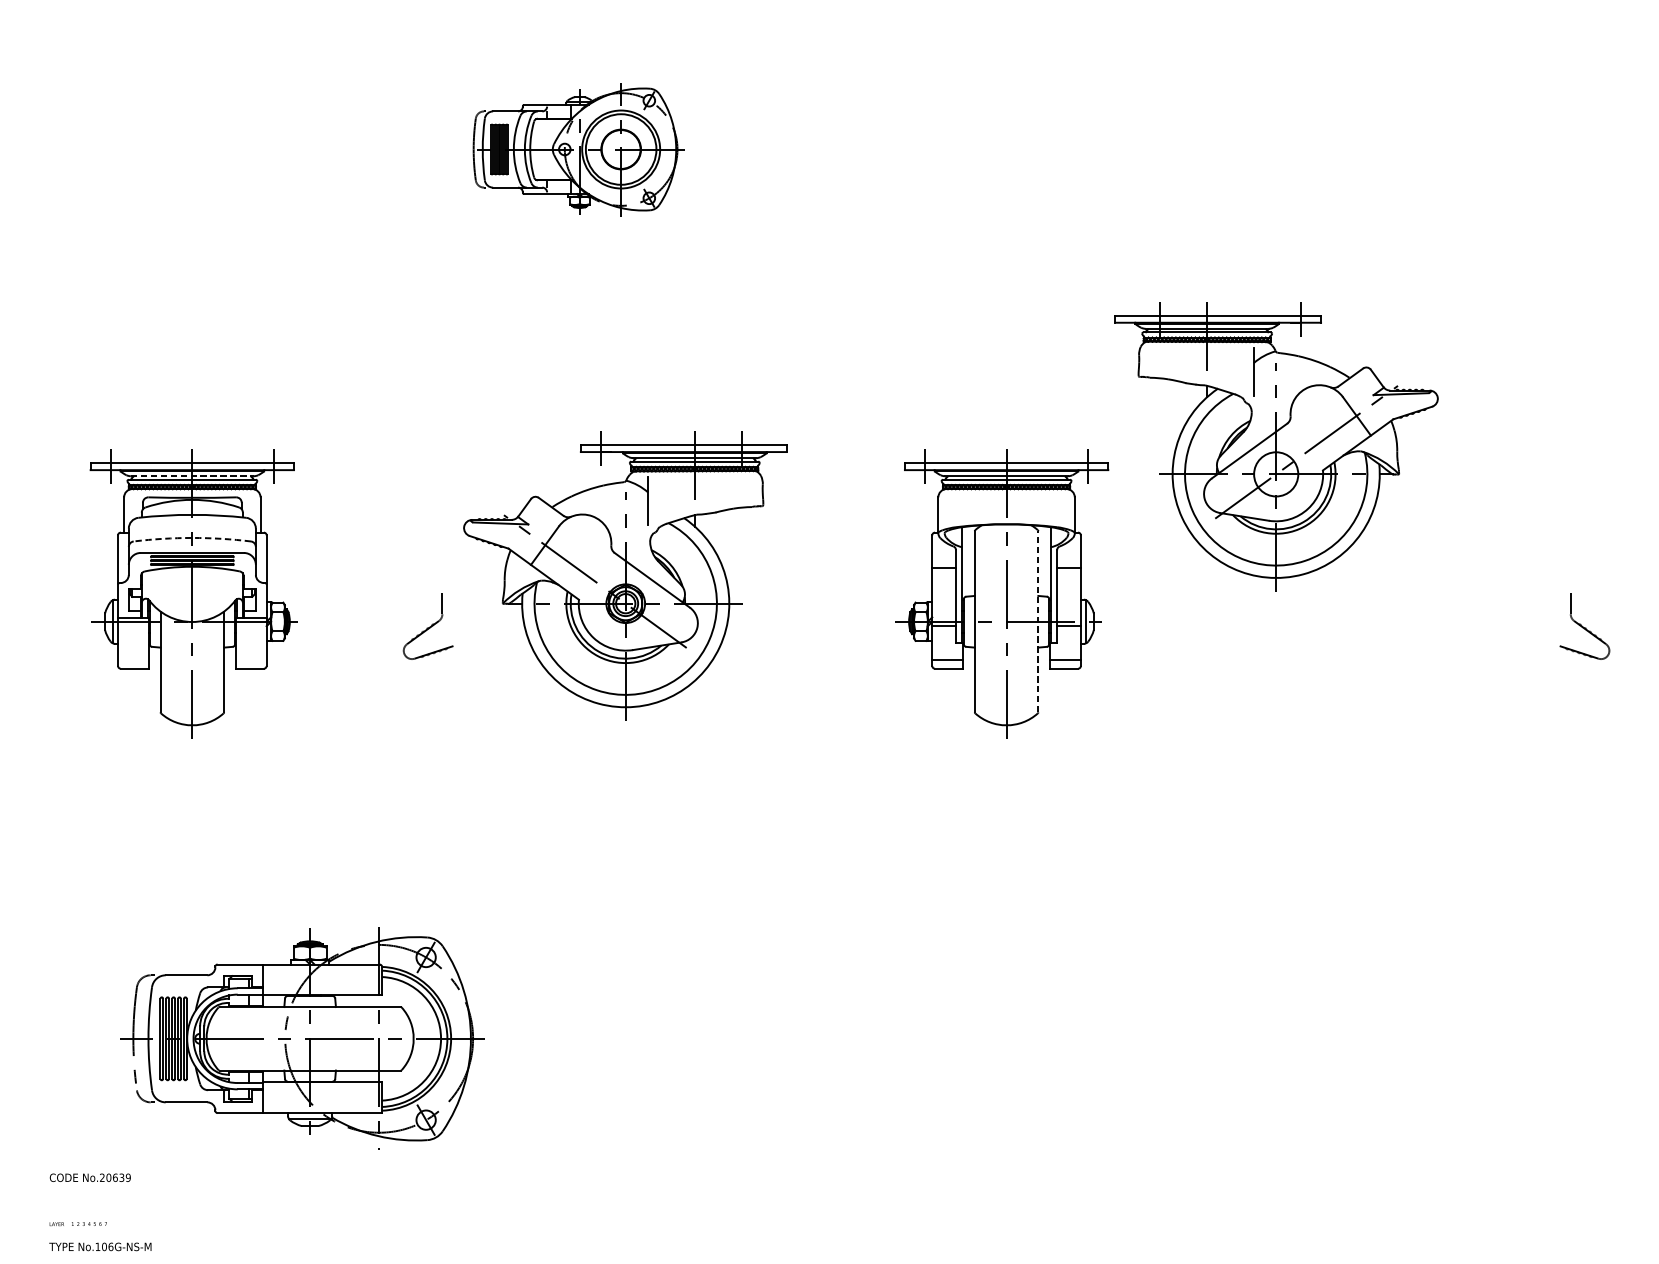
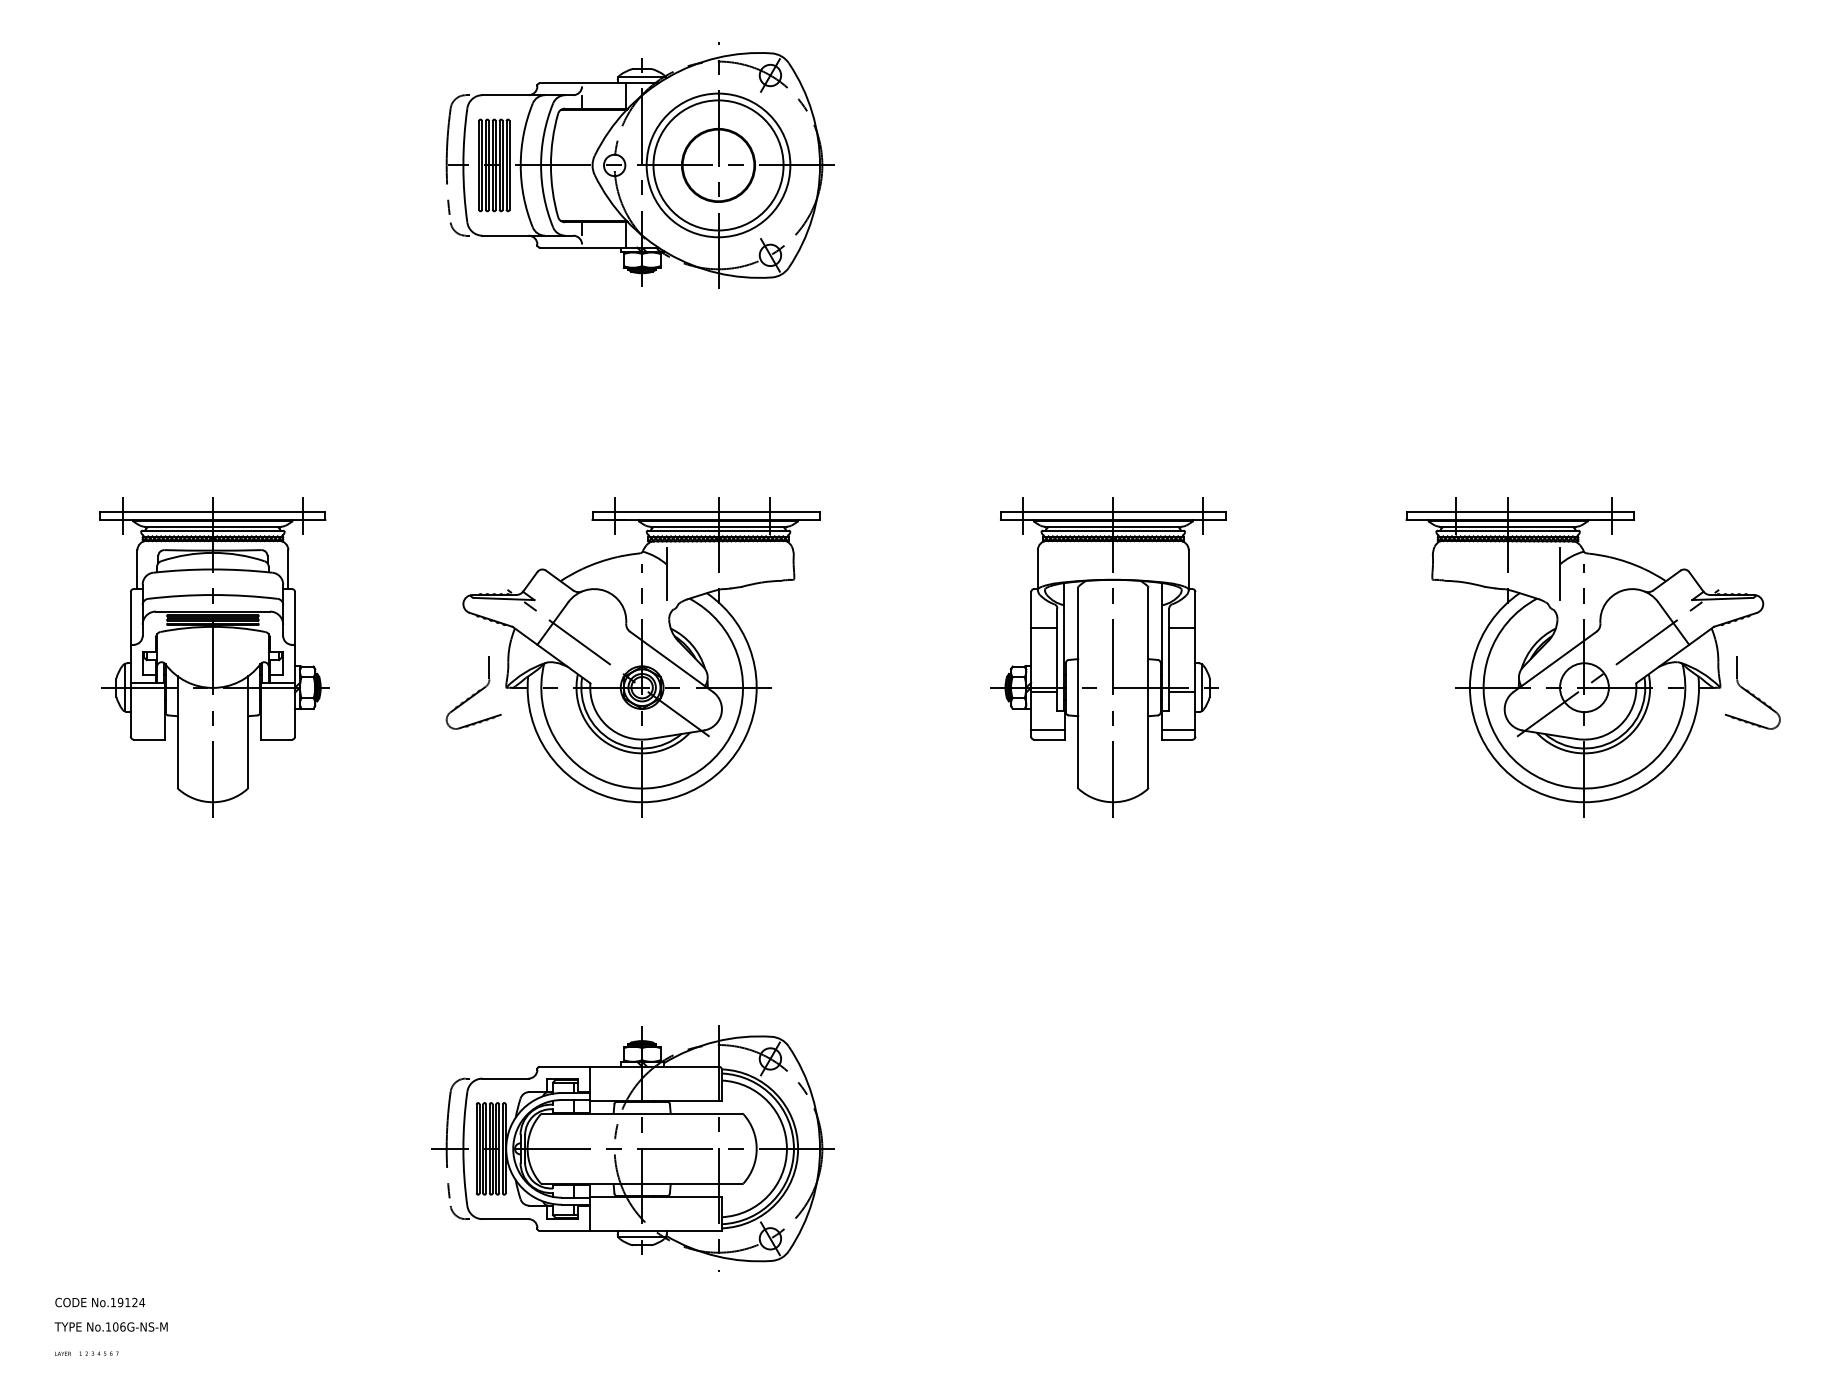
part: (578, 149) -> (639, 165), size x1.67
part: (1276, 447) -> (1584, 657), moved
line: (192, 476) -> (213, 526), dashed -> solid
arc: (191, 538) -> (212, 595), dashed -> solid
part: (625, 576) -> (641, 657), moved
line: (1038, 621) -> (1148, 687), dashed -> solid
part: (301, 1038) -> (632, 1148), moved
text: (115, 1177) -> (127, 1302), No.20639 -> No.19124
text: (99, 1246) -> (110, 1326), moved

